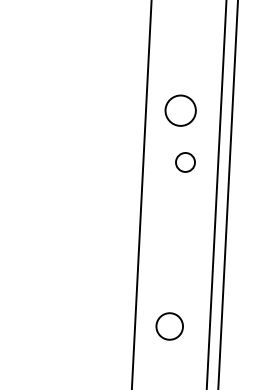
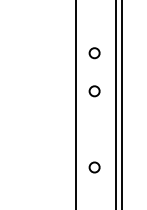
circle: (180, 111) -> (94, 53), size x0.62
circle: (185, 162) -> (94, 91), moved
circle: (169, 326) -> (94, 167), size x0.71

